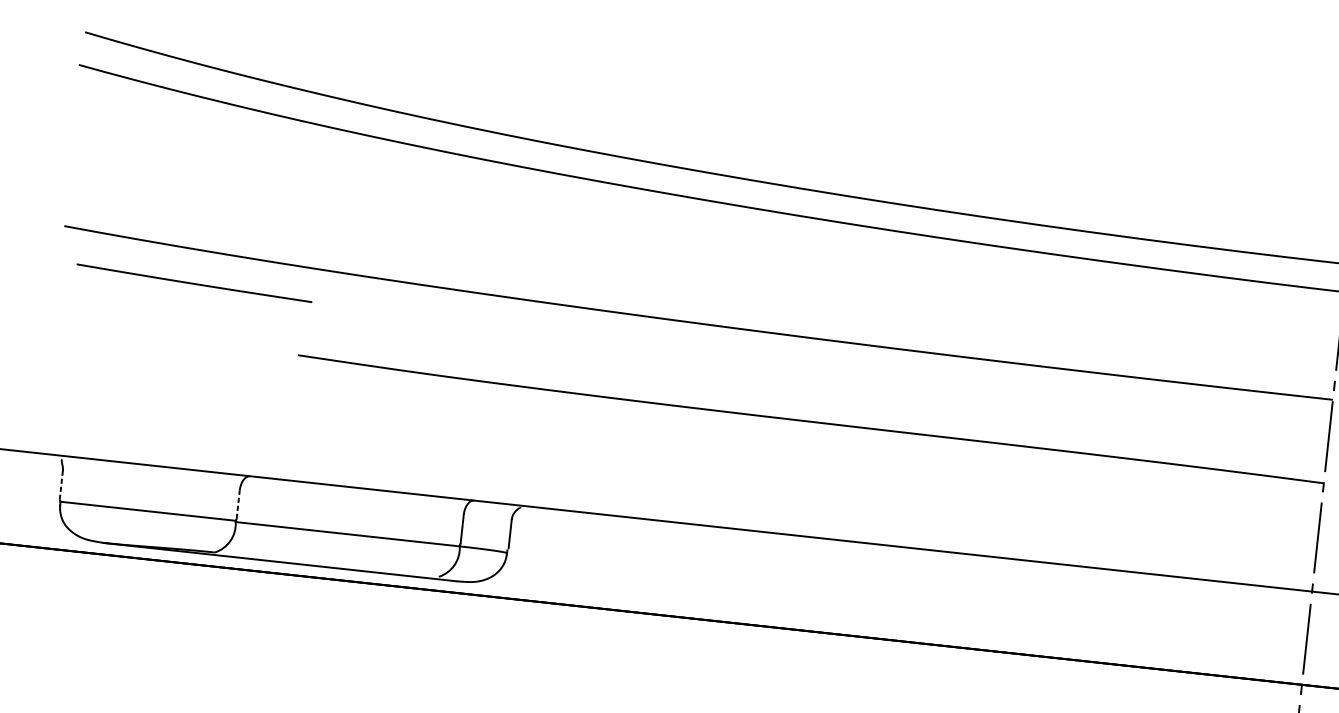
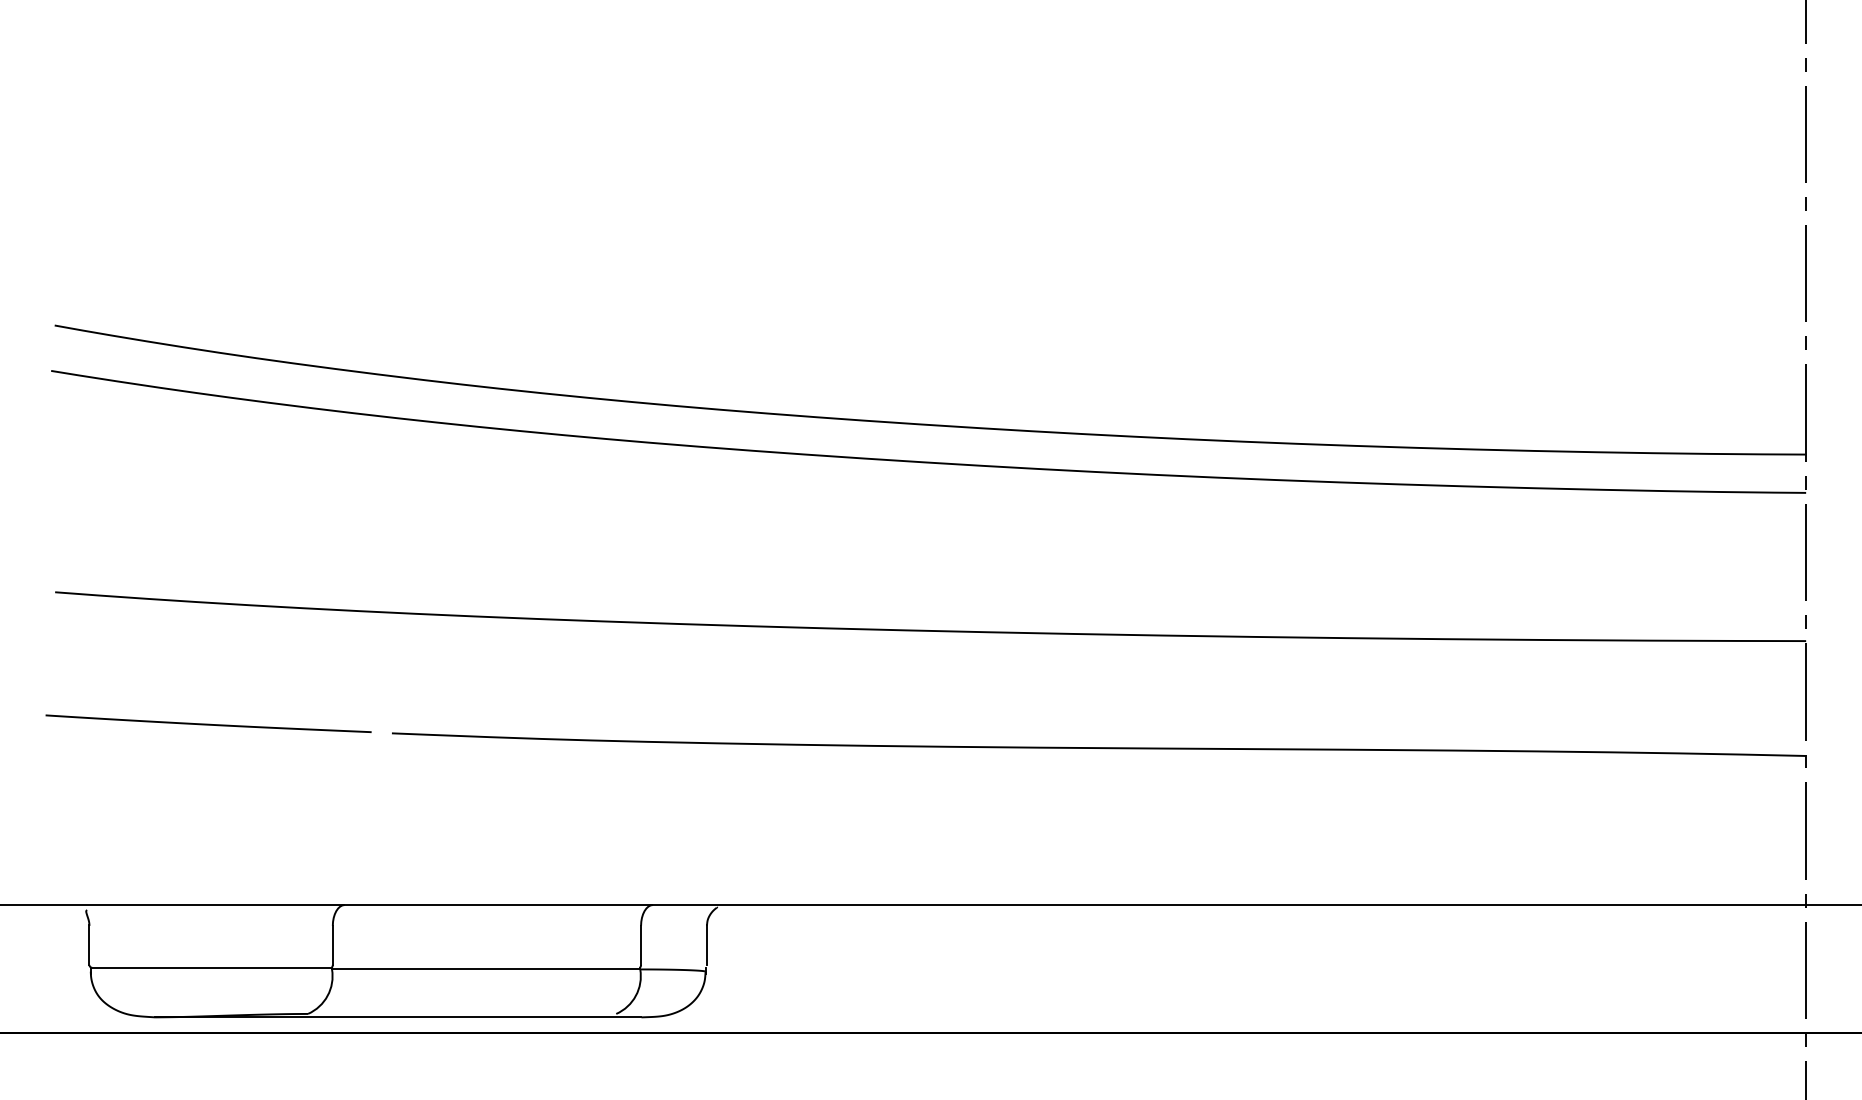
curve: (194, 283) -> (208, 723), moved
line: (61, 485) -> (89, 945), dashed -> solid
line: (237, 504) -> (332, 945), dashed -> solid

